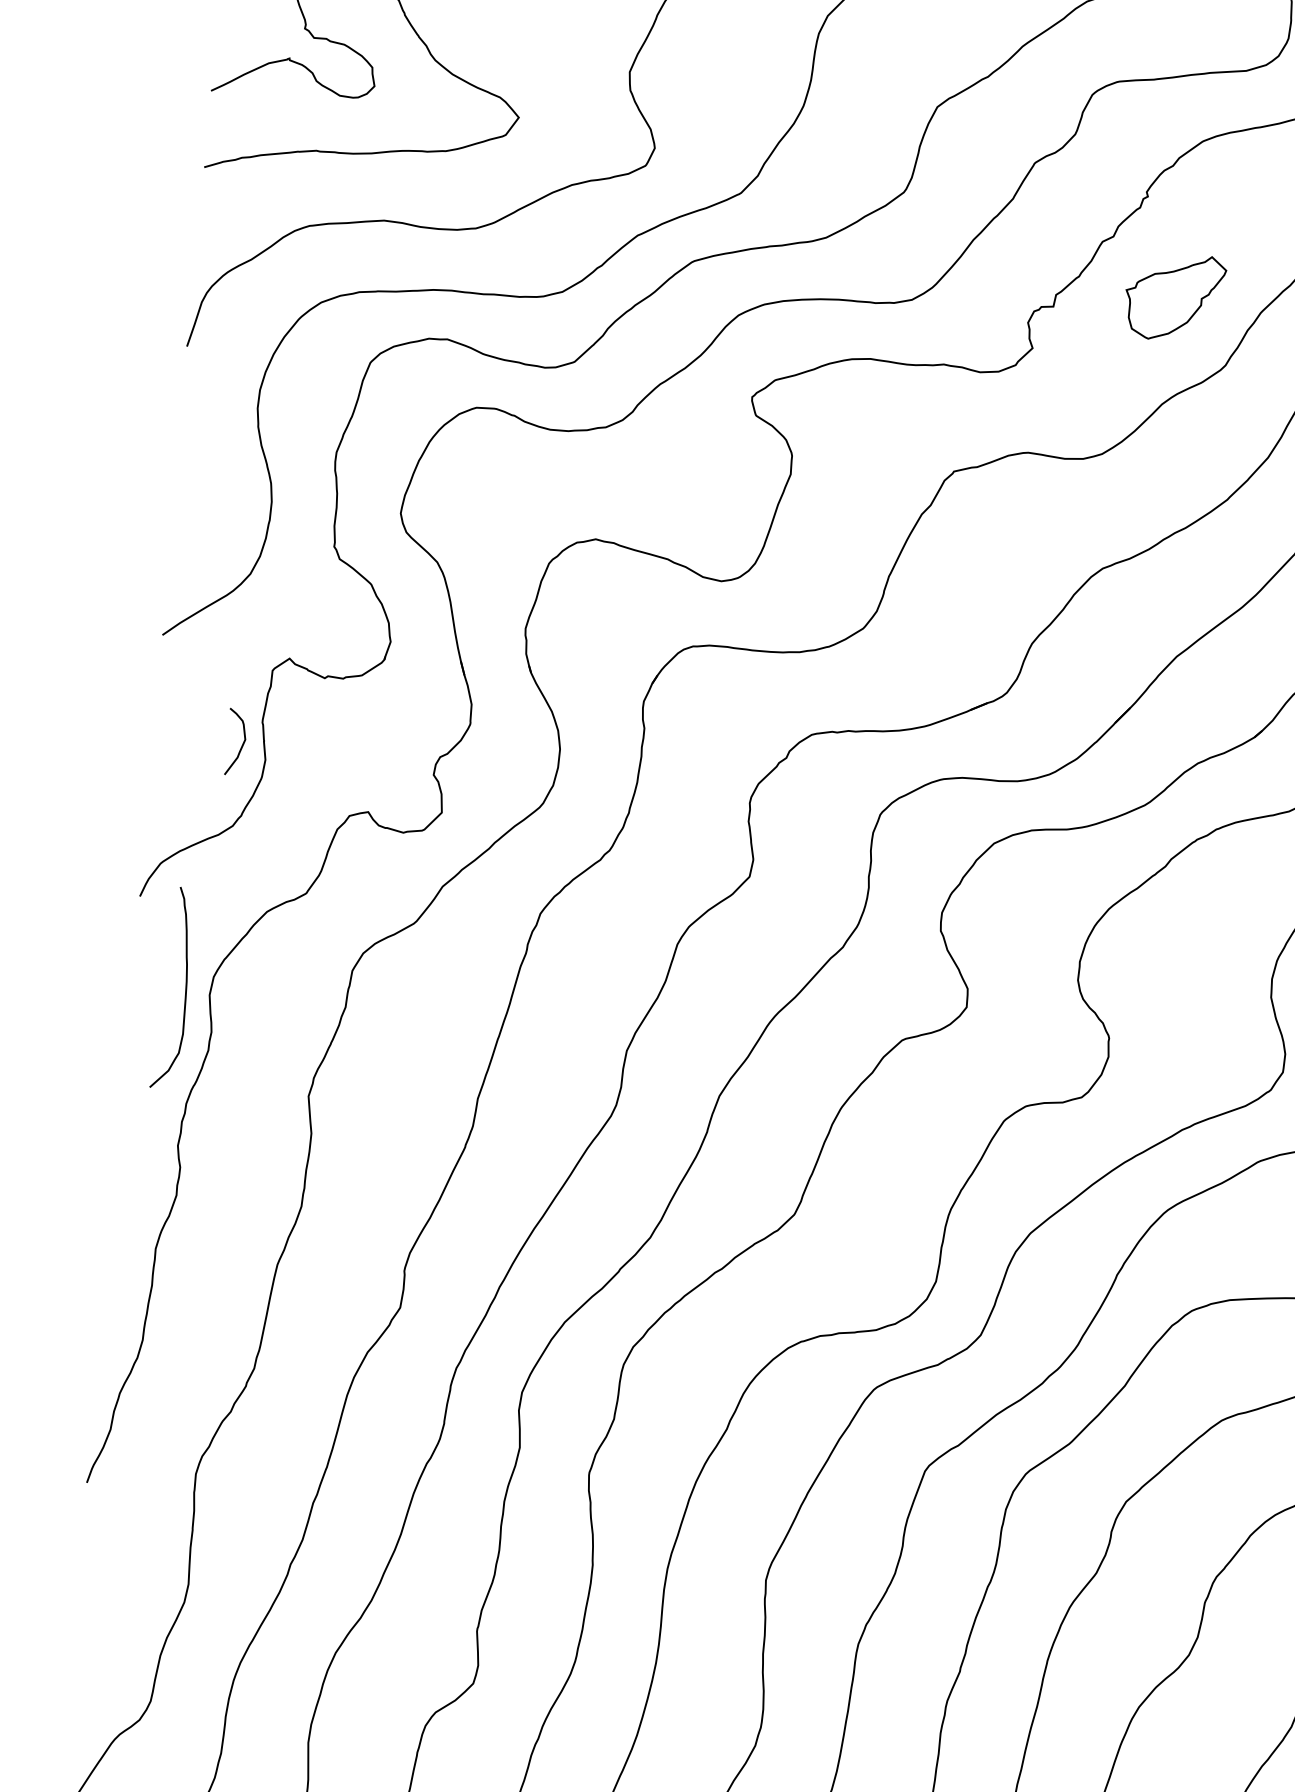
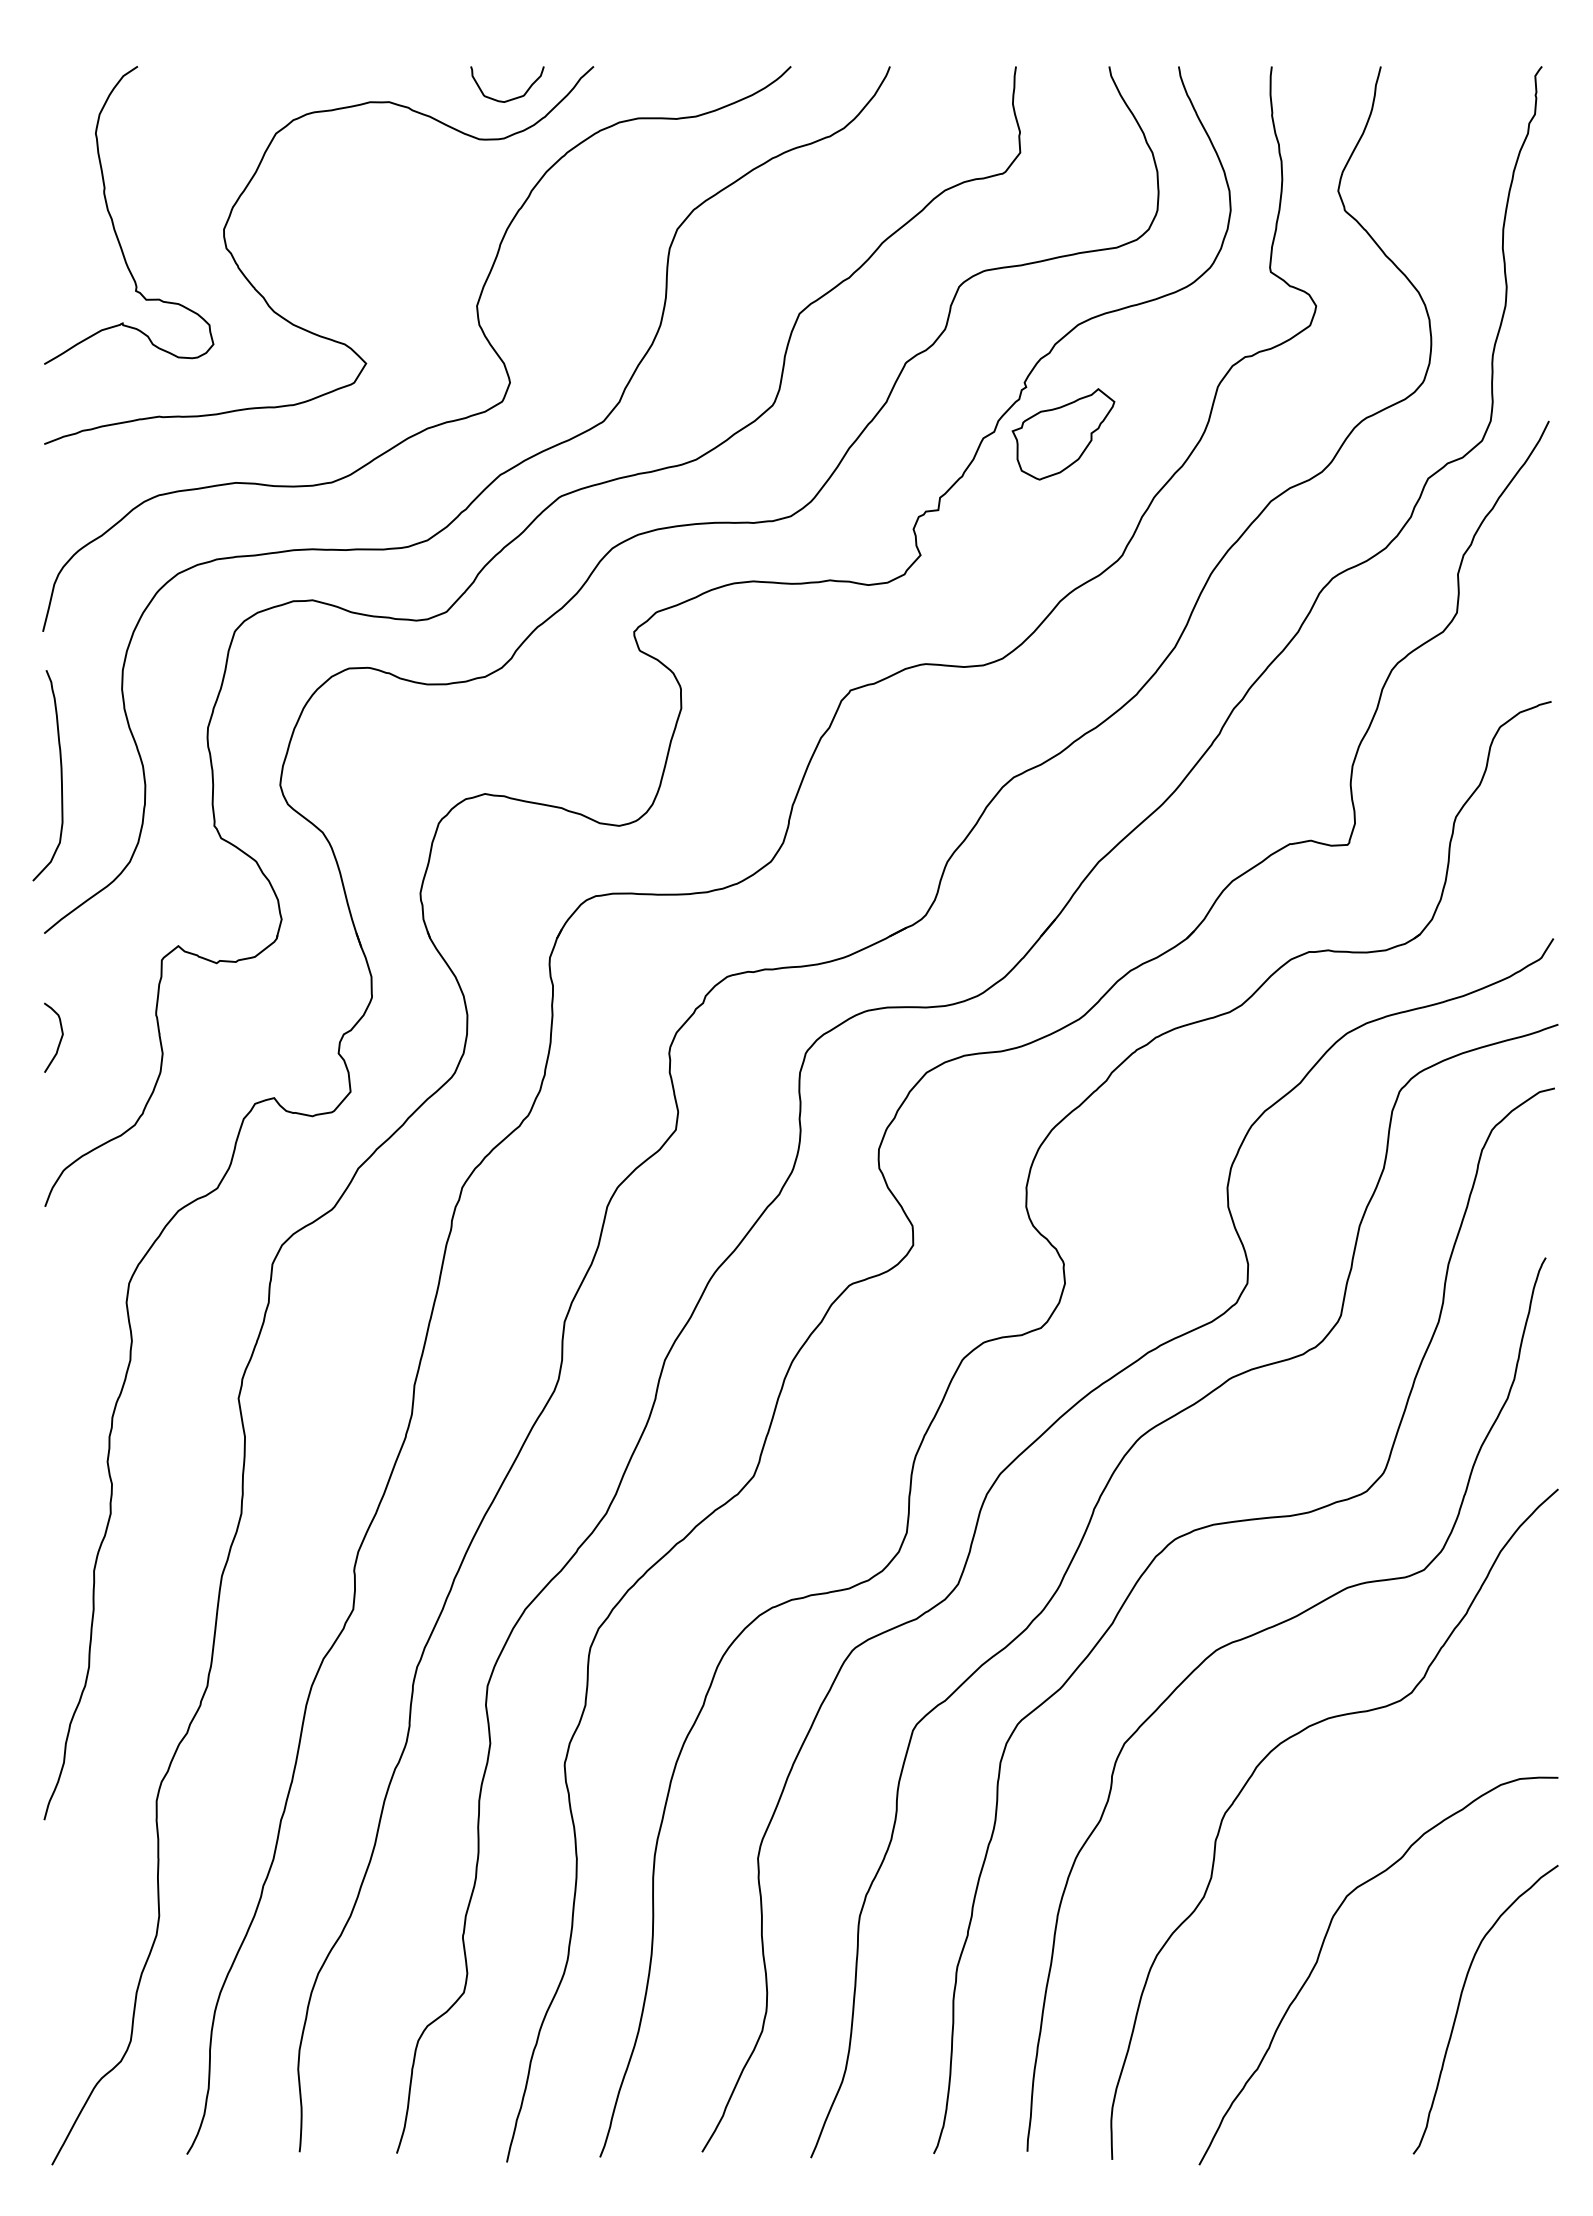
part: (1174, 297) -> (1063, 434), moved
curve: (241, 745) -> (59, 1040), moved
curve: (185, 988) -> (60, 775), moved

